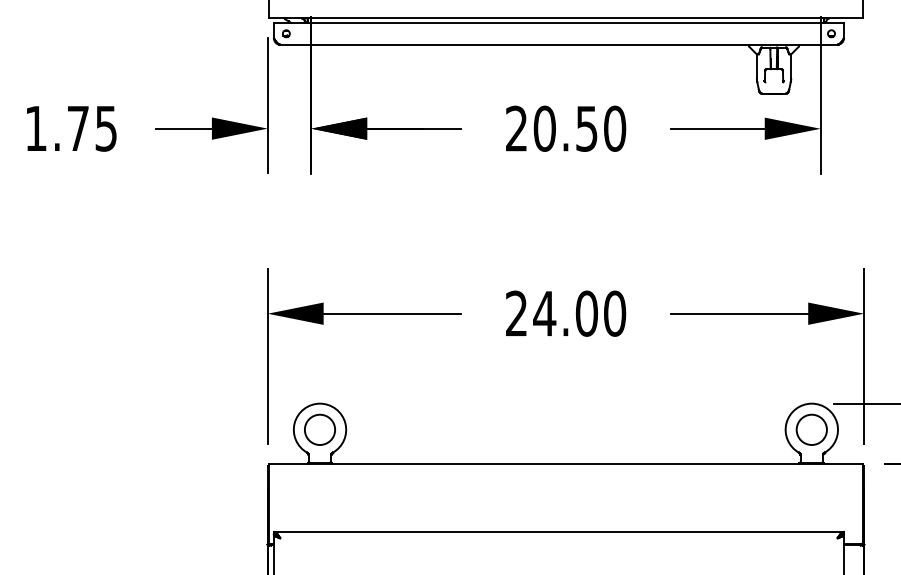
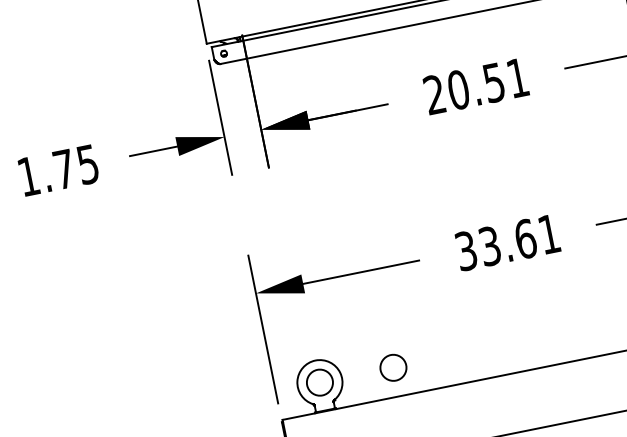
text: (615, 128) -> (518, 77), 20.50 -> 20.51
text: (566, 313) -> (508, 242), 24.00 -> 33.61
circle: (406, 429) -> (392, 367), added

